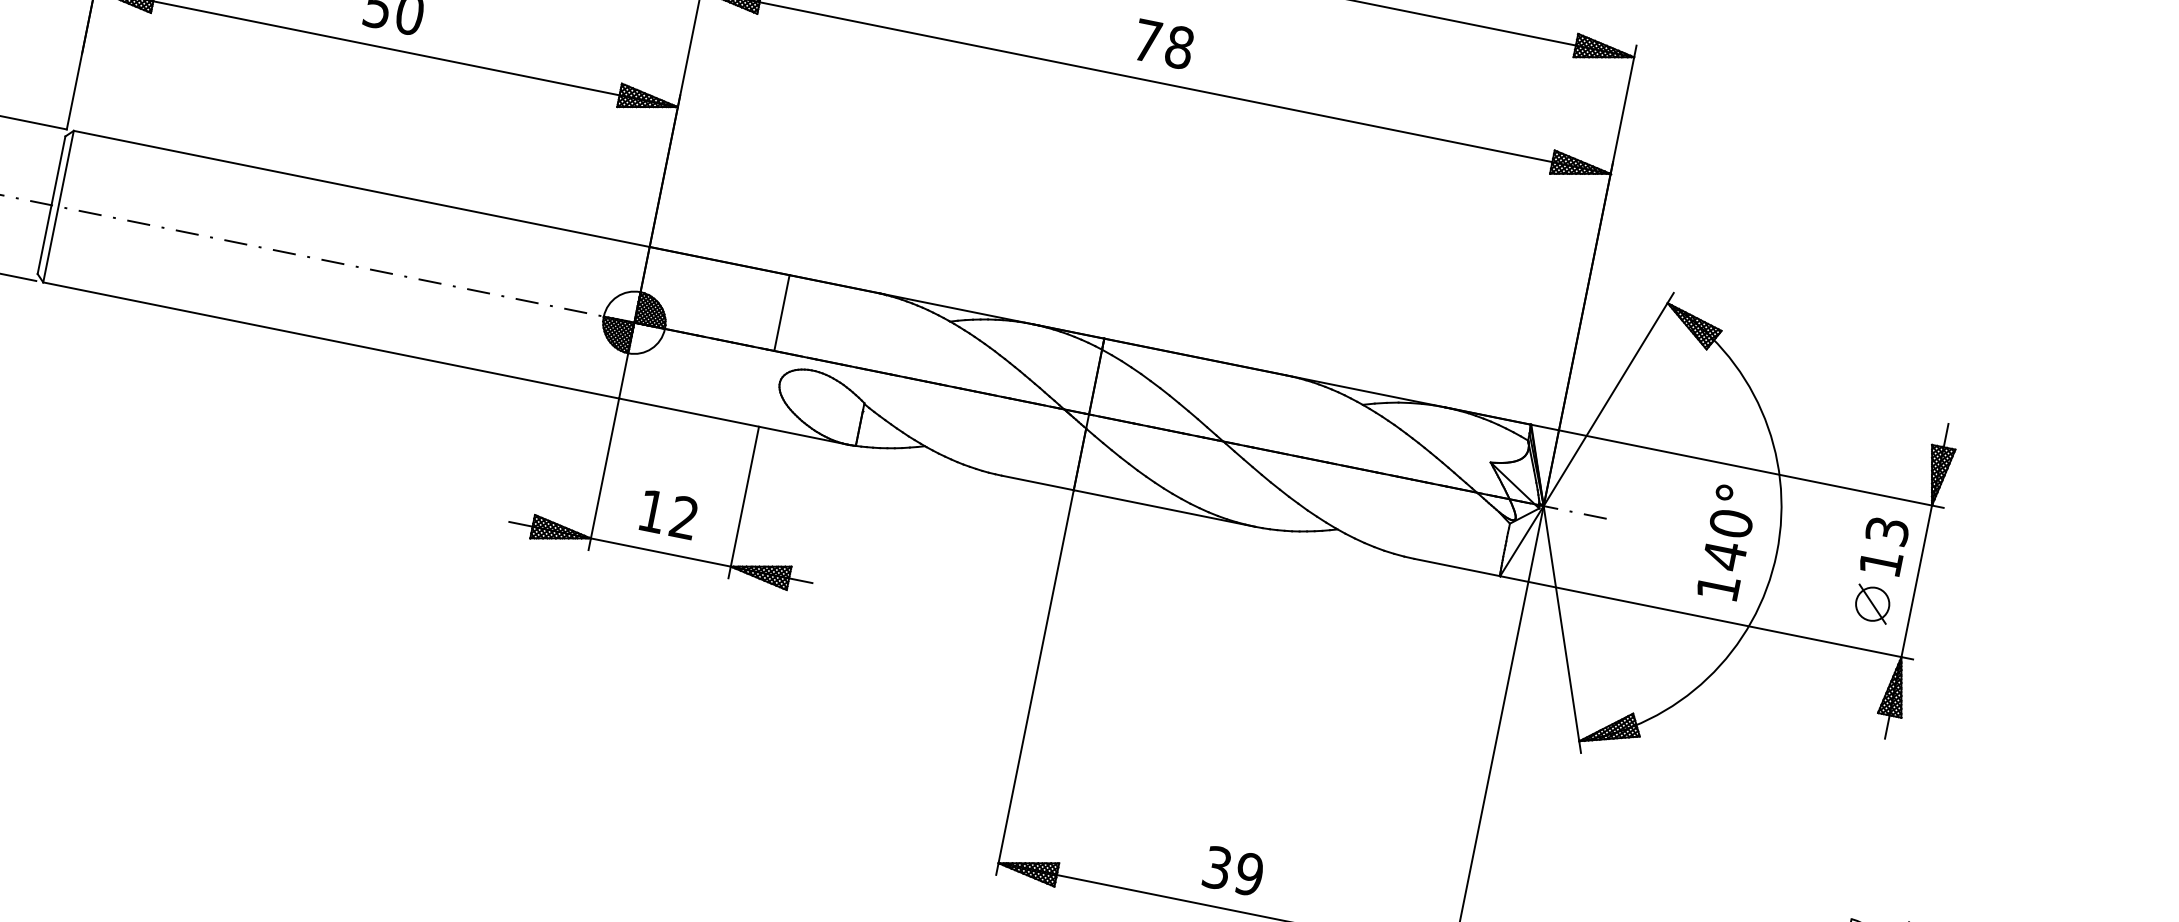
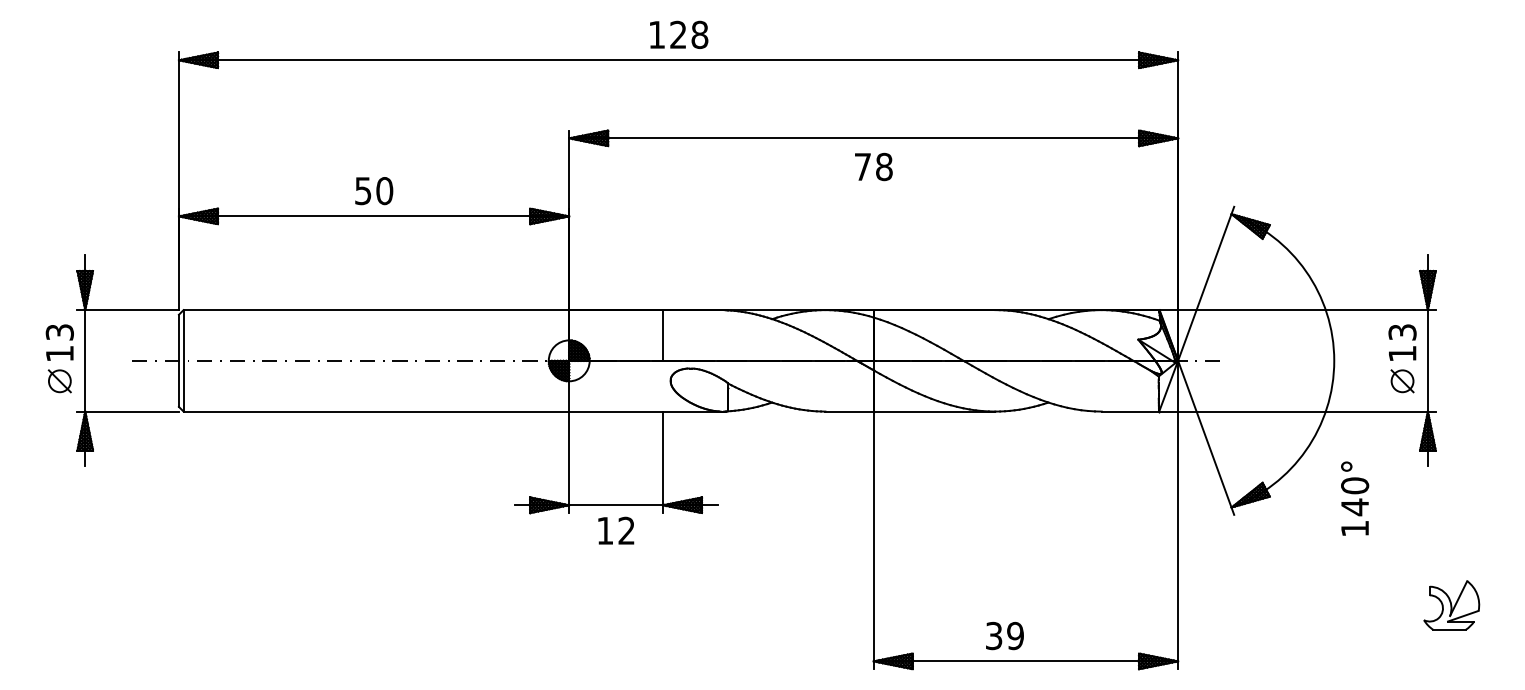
text: (1163, 43) -> (873, 166), moved
text: (669, 514) -> (616, 530), moved
text: (1728, 542) -> (1355, 498), moved
text: (1232, 871) -> (1004, 636), moved

